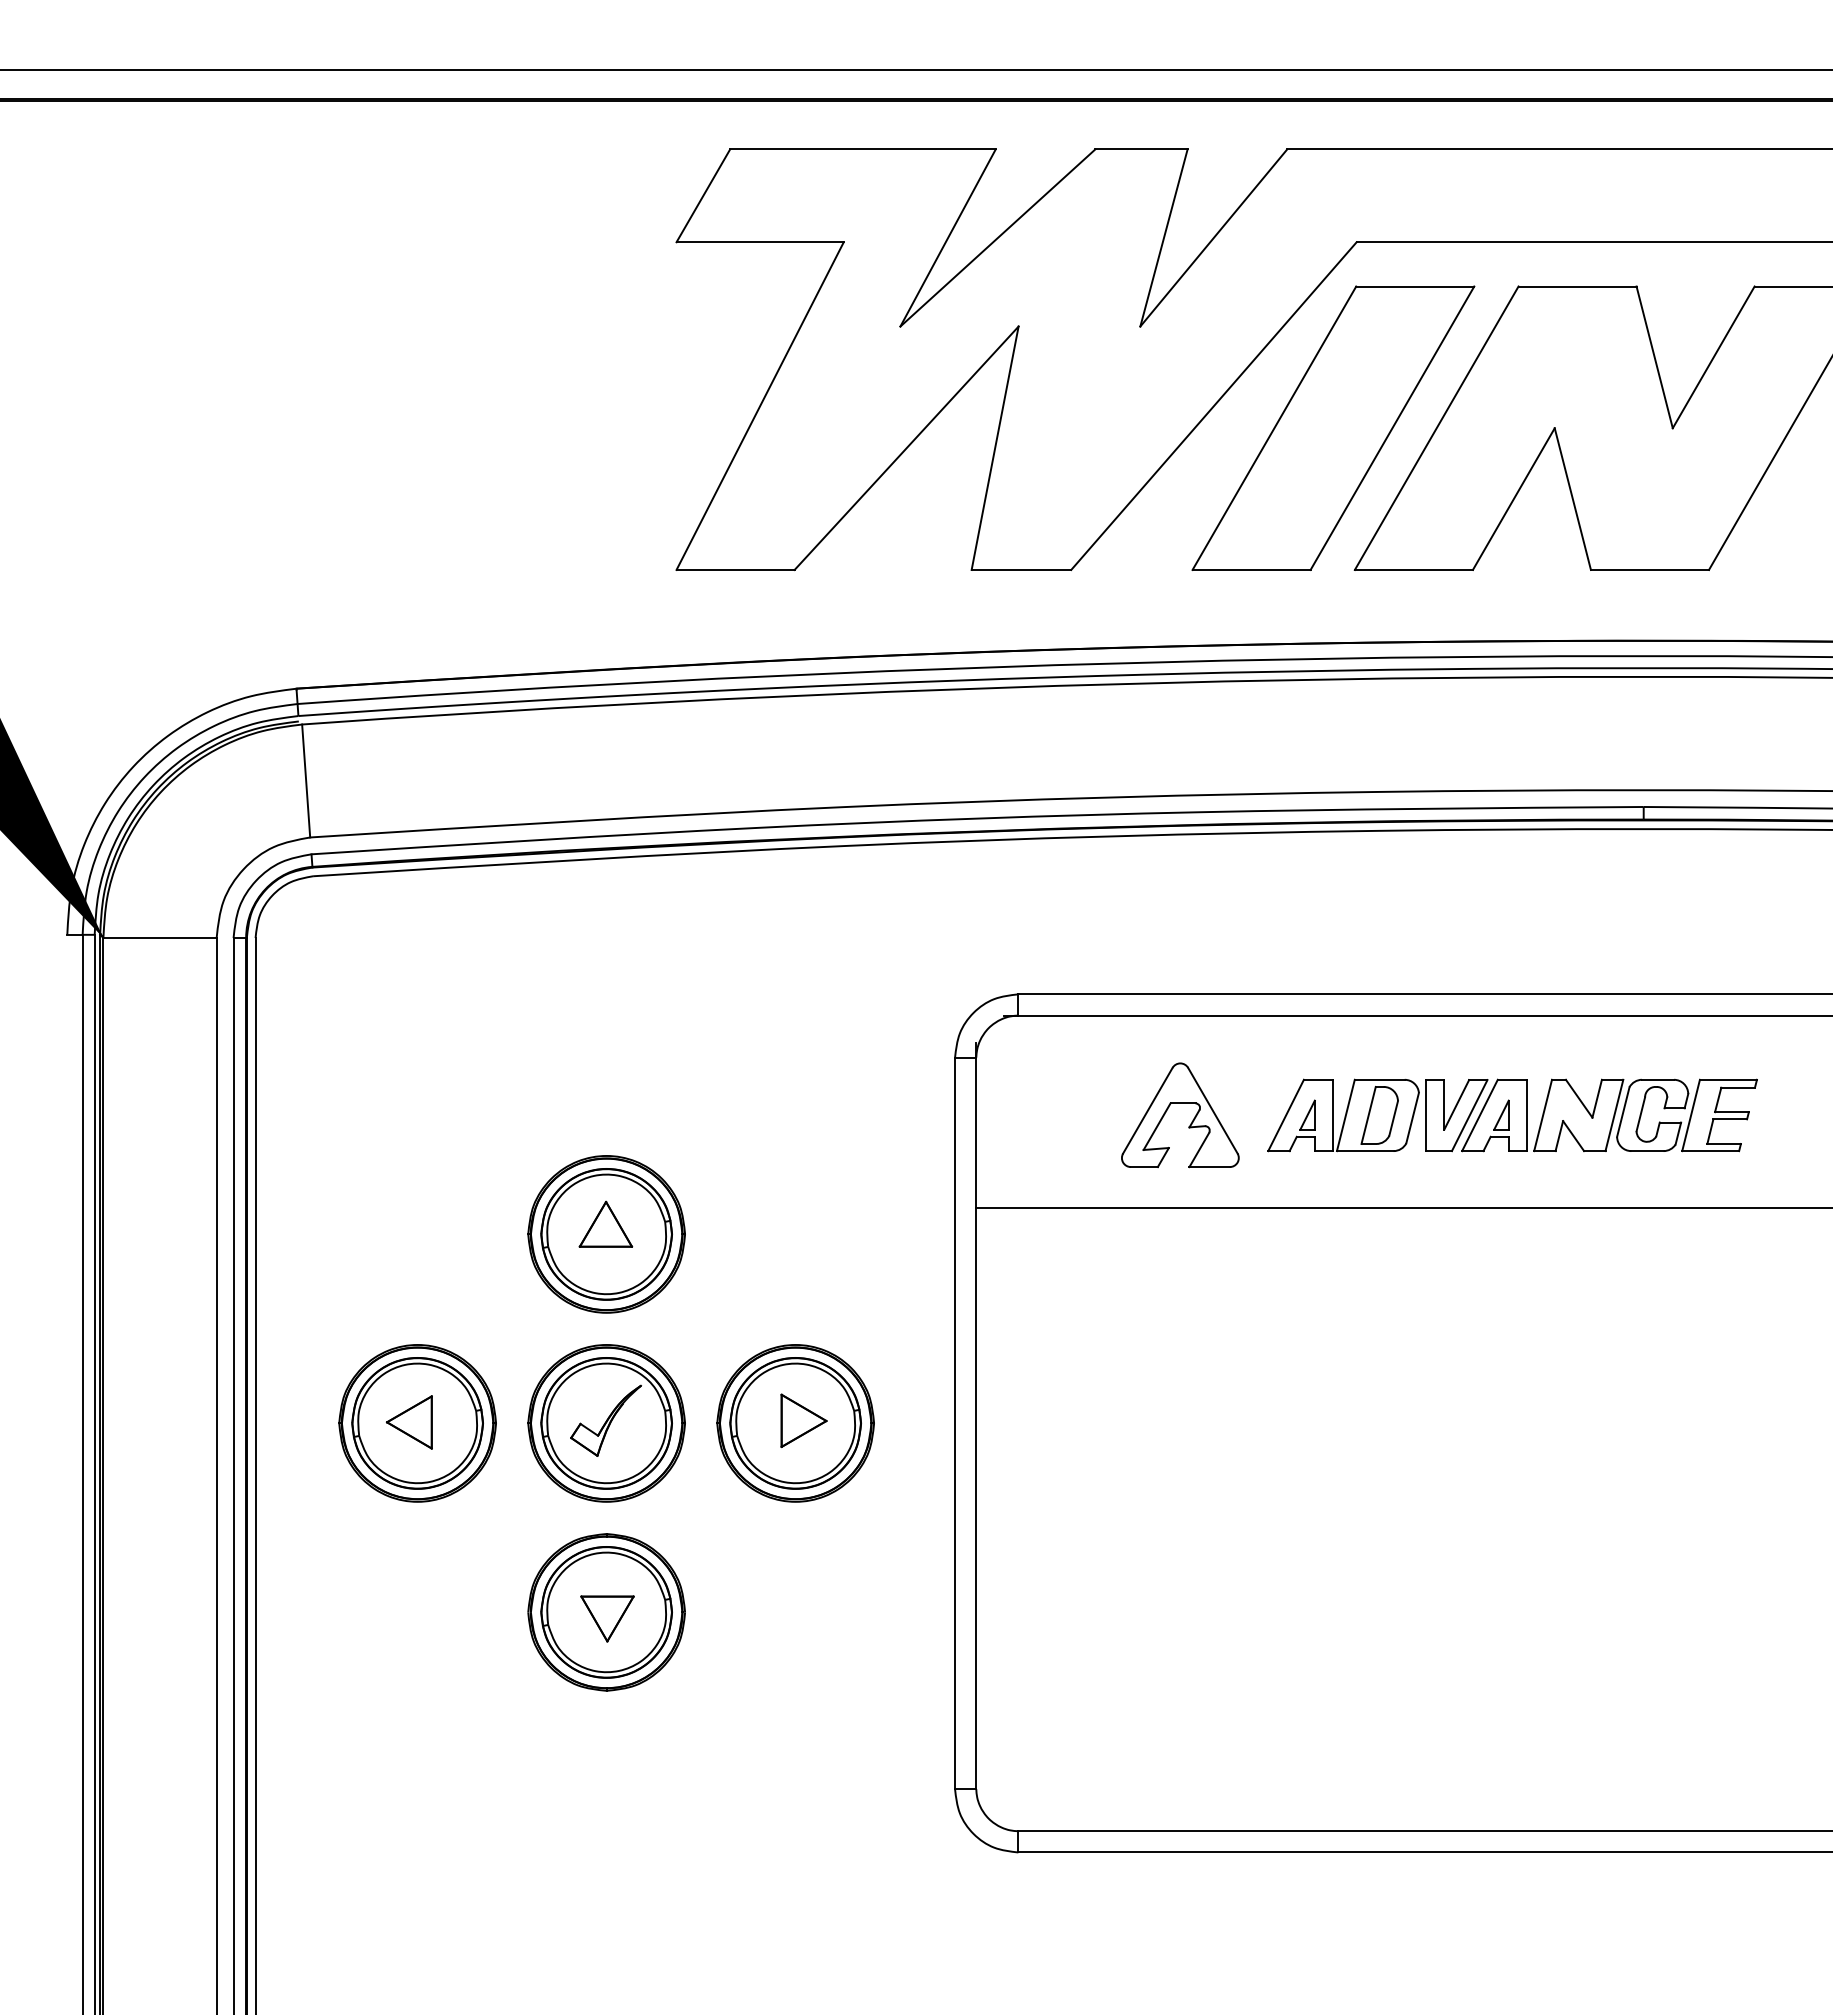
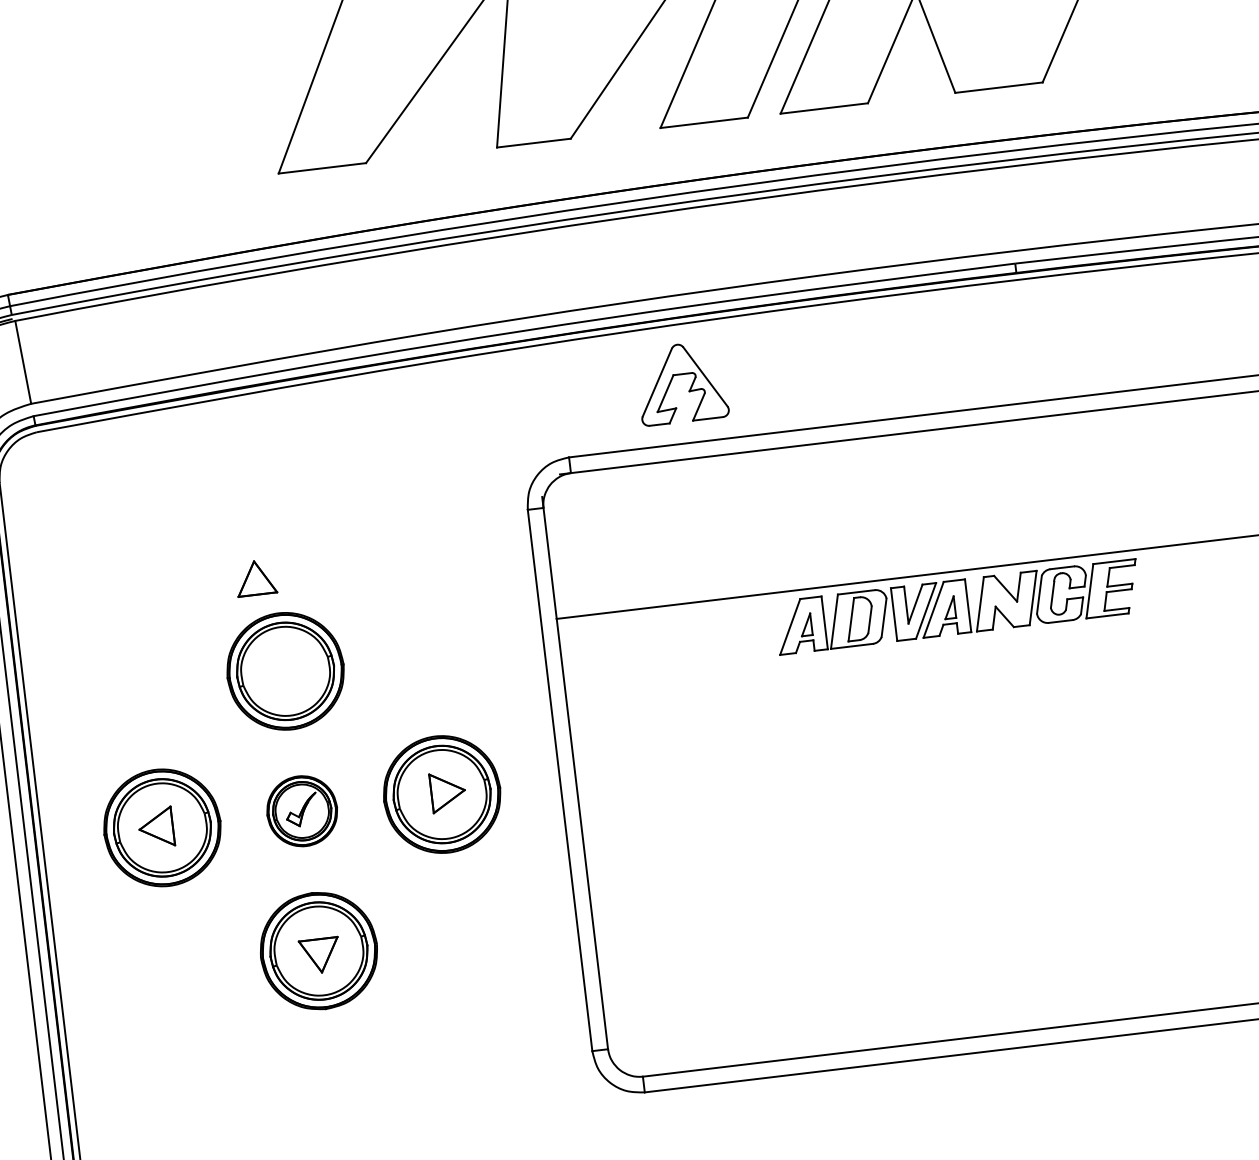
part: (1180, 1103) -> (680, 374), moved
part: (1512, 1115) -> (957, 607), moved
part: (605, 1223) -> (255, 577), moved
part: (606, 1423) -> (302, 811), size x0.6

